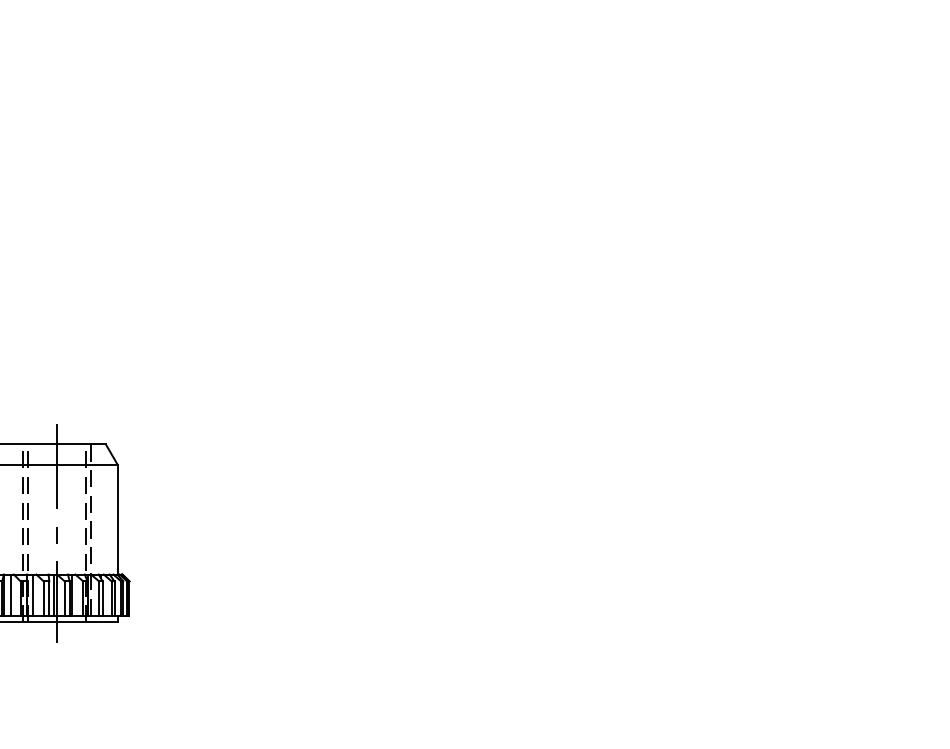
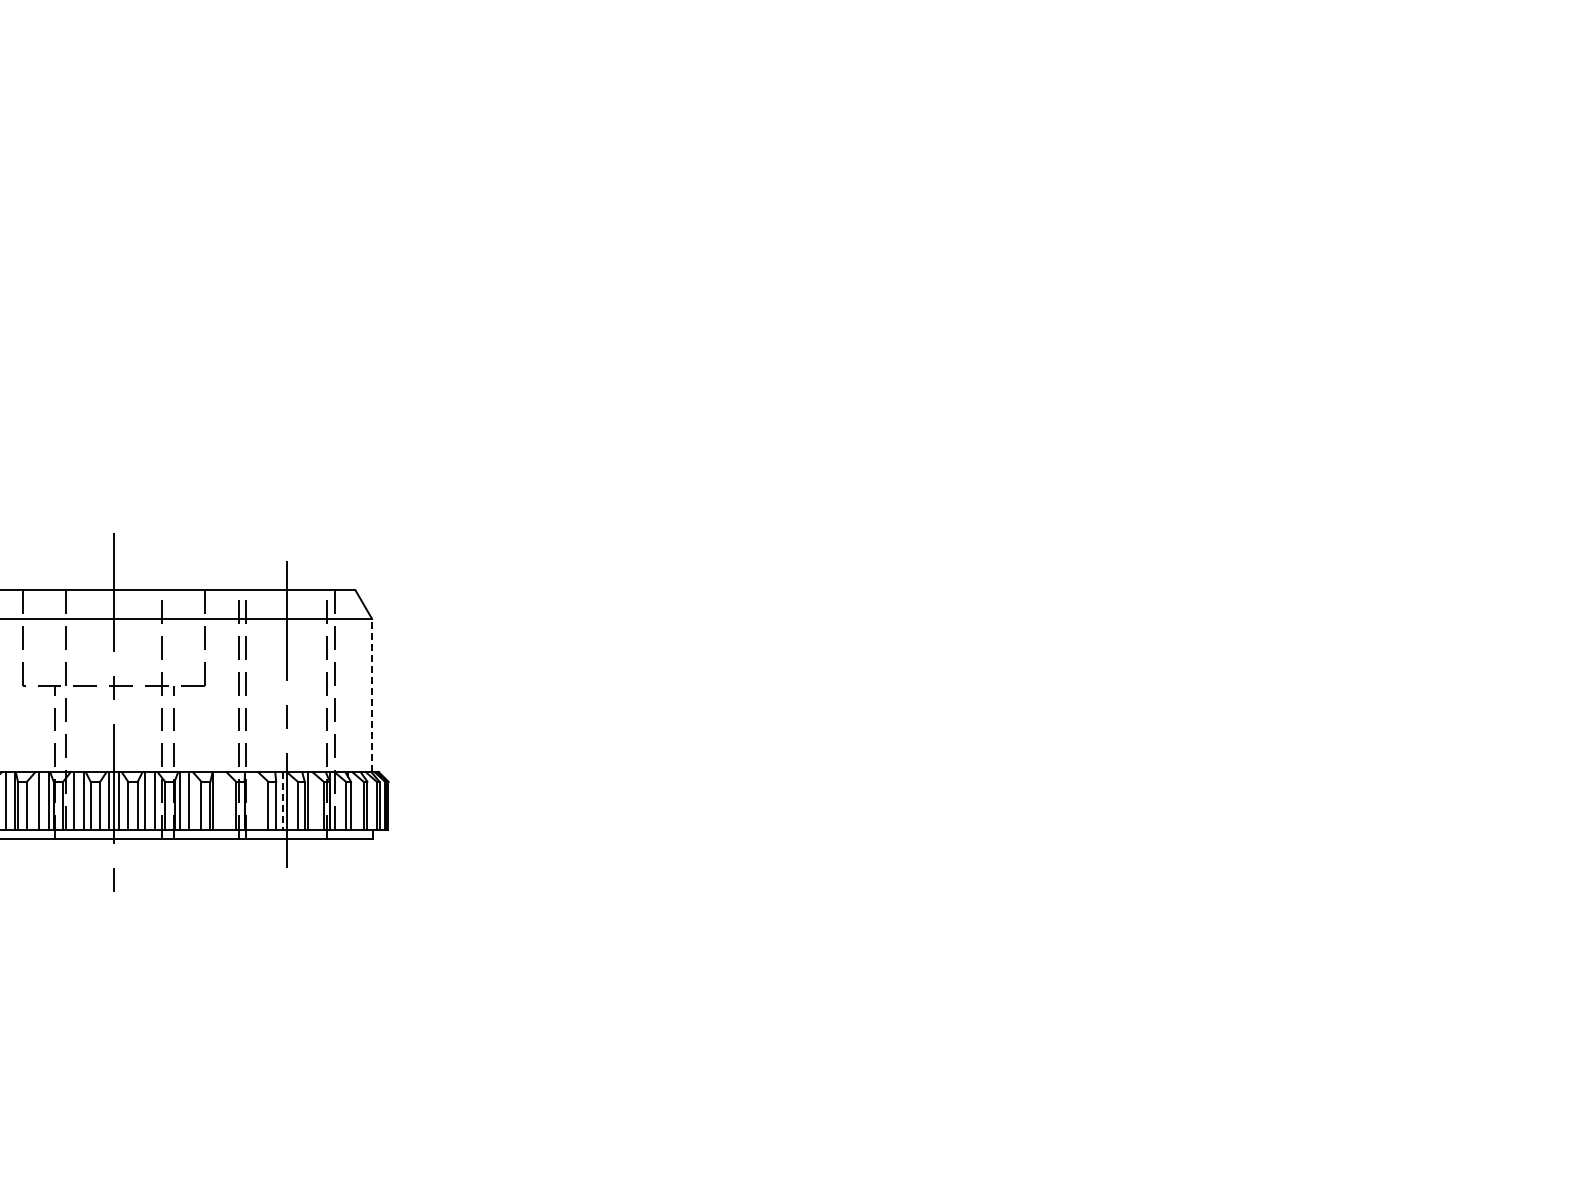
line: (118, 519) -> (372, 695), solid -> dashed
line: (10, 594) -> (222, 800), removed
line: (33, 594) -> (253, 800), removed
line: (53, 594) -> (282, 800), solid -> dashed

